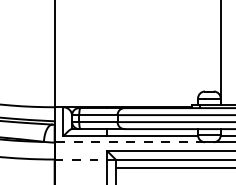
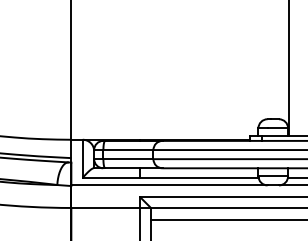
line: (129, 142) -> (169, 185), dashed -> solid
line: (81, 159) -> (106, 207), dashed -> solid

